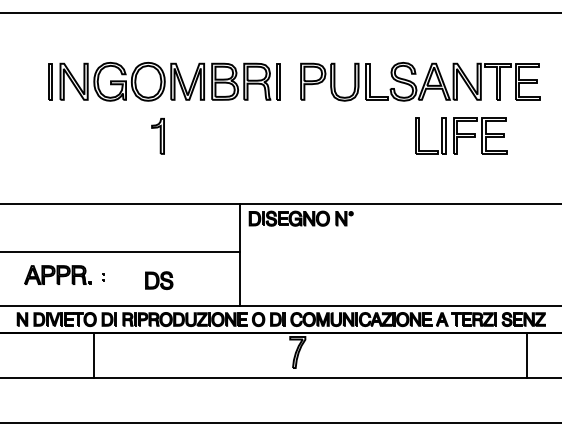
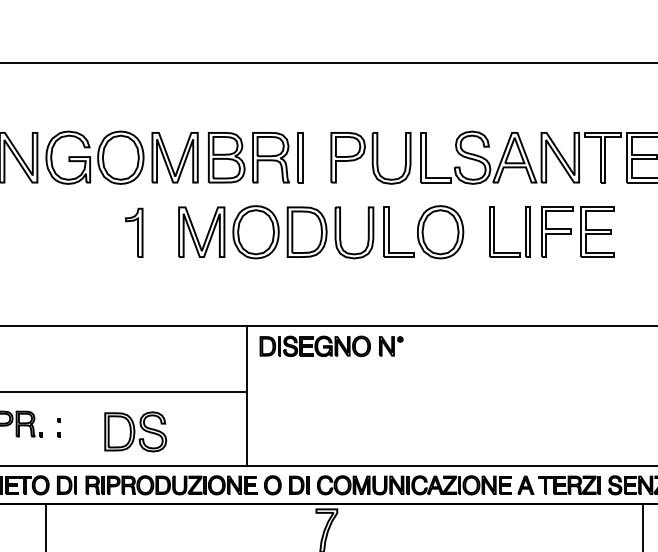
part: (293, 135) -> (320, 231), added
part: (103, 277) -> (59, 427), size x1.67
part: (159, 280) -> (136, 431), size x1.67

